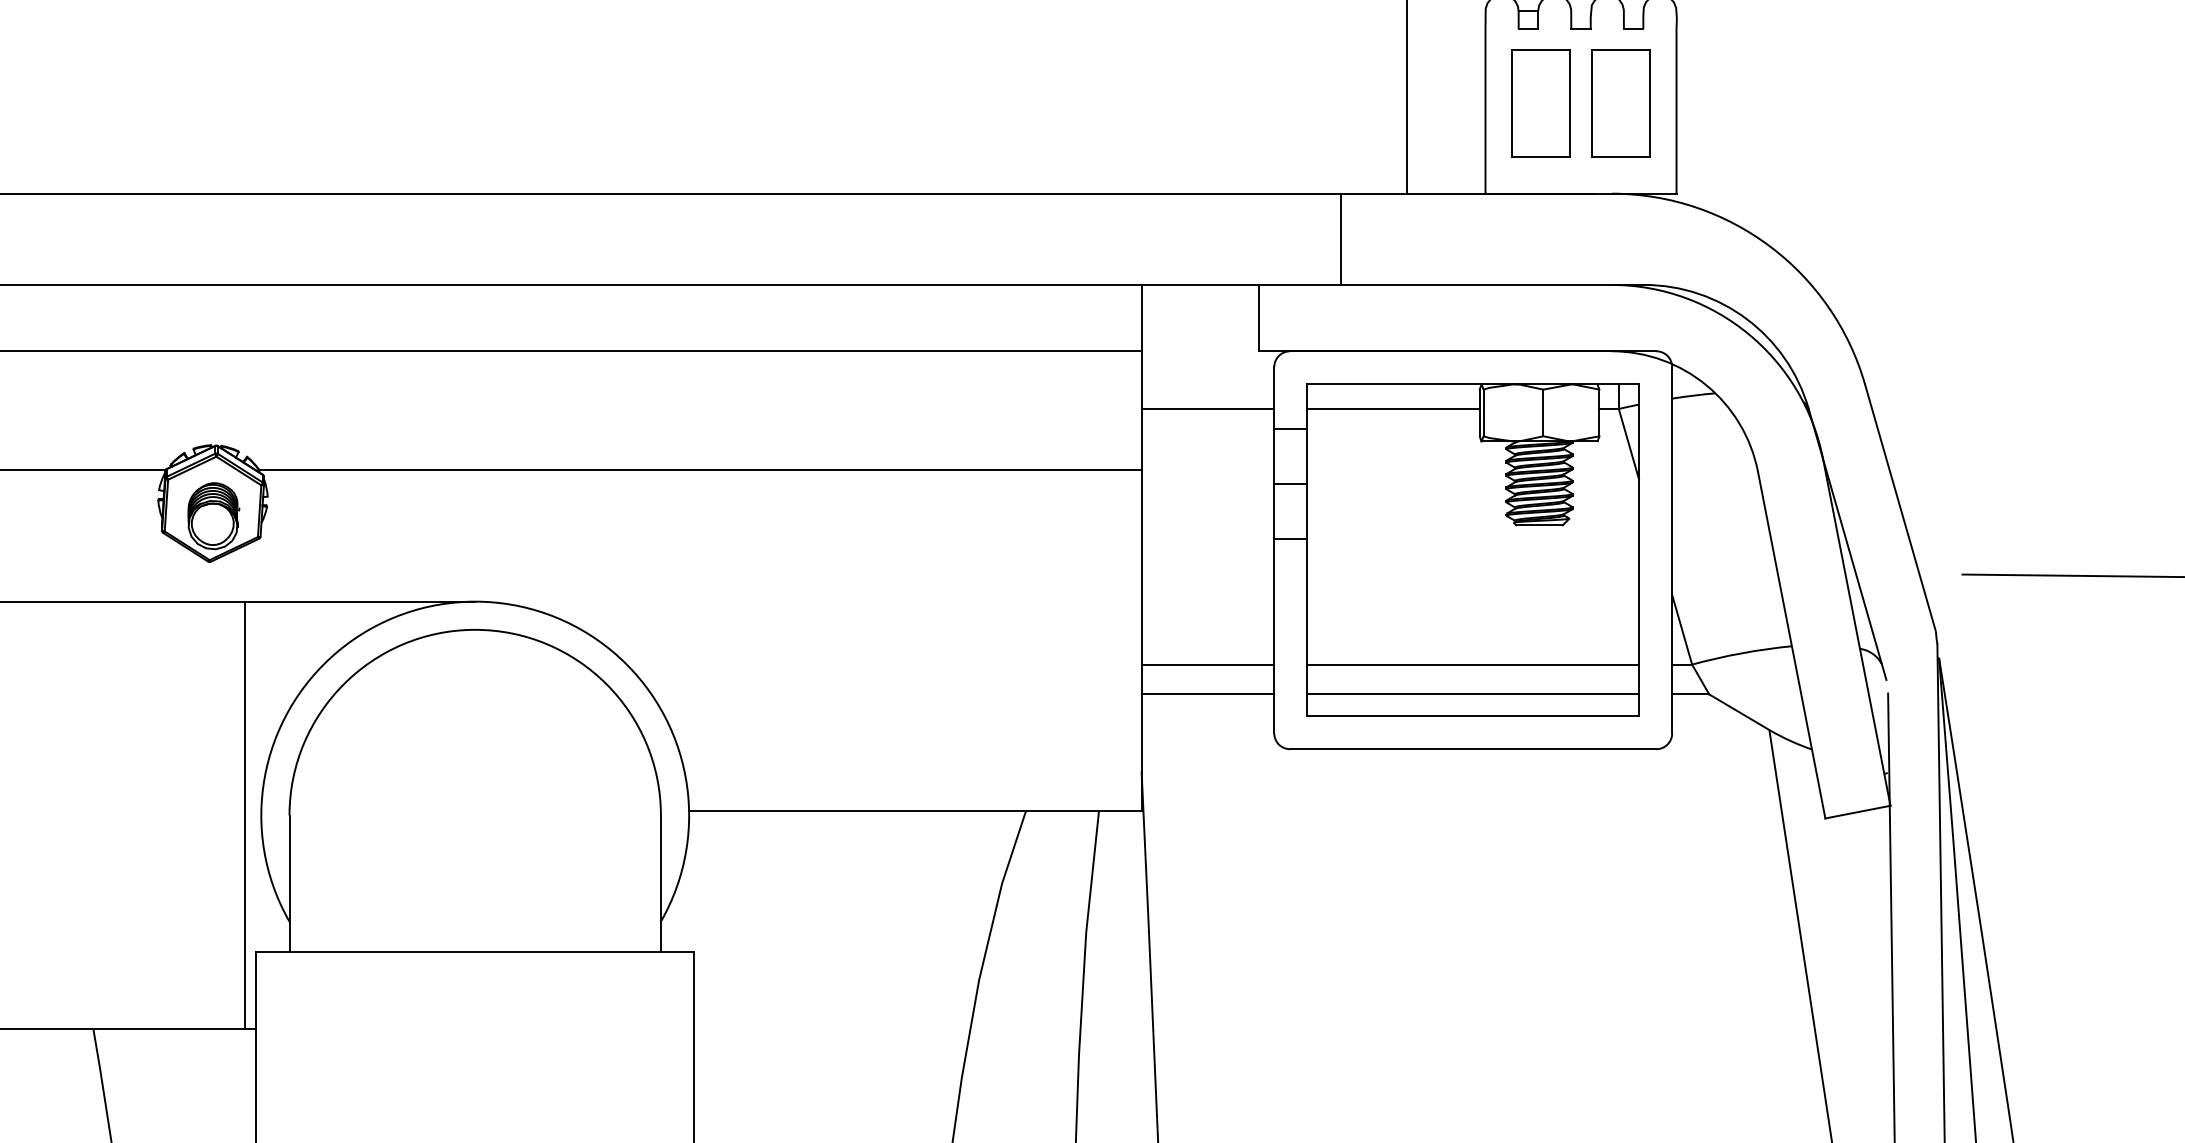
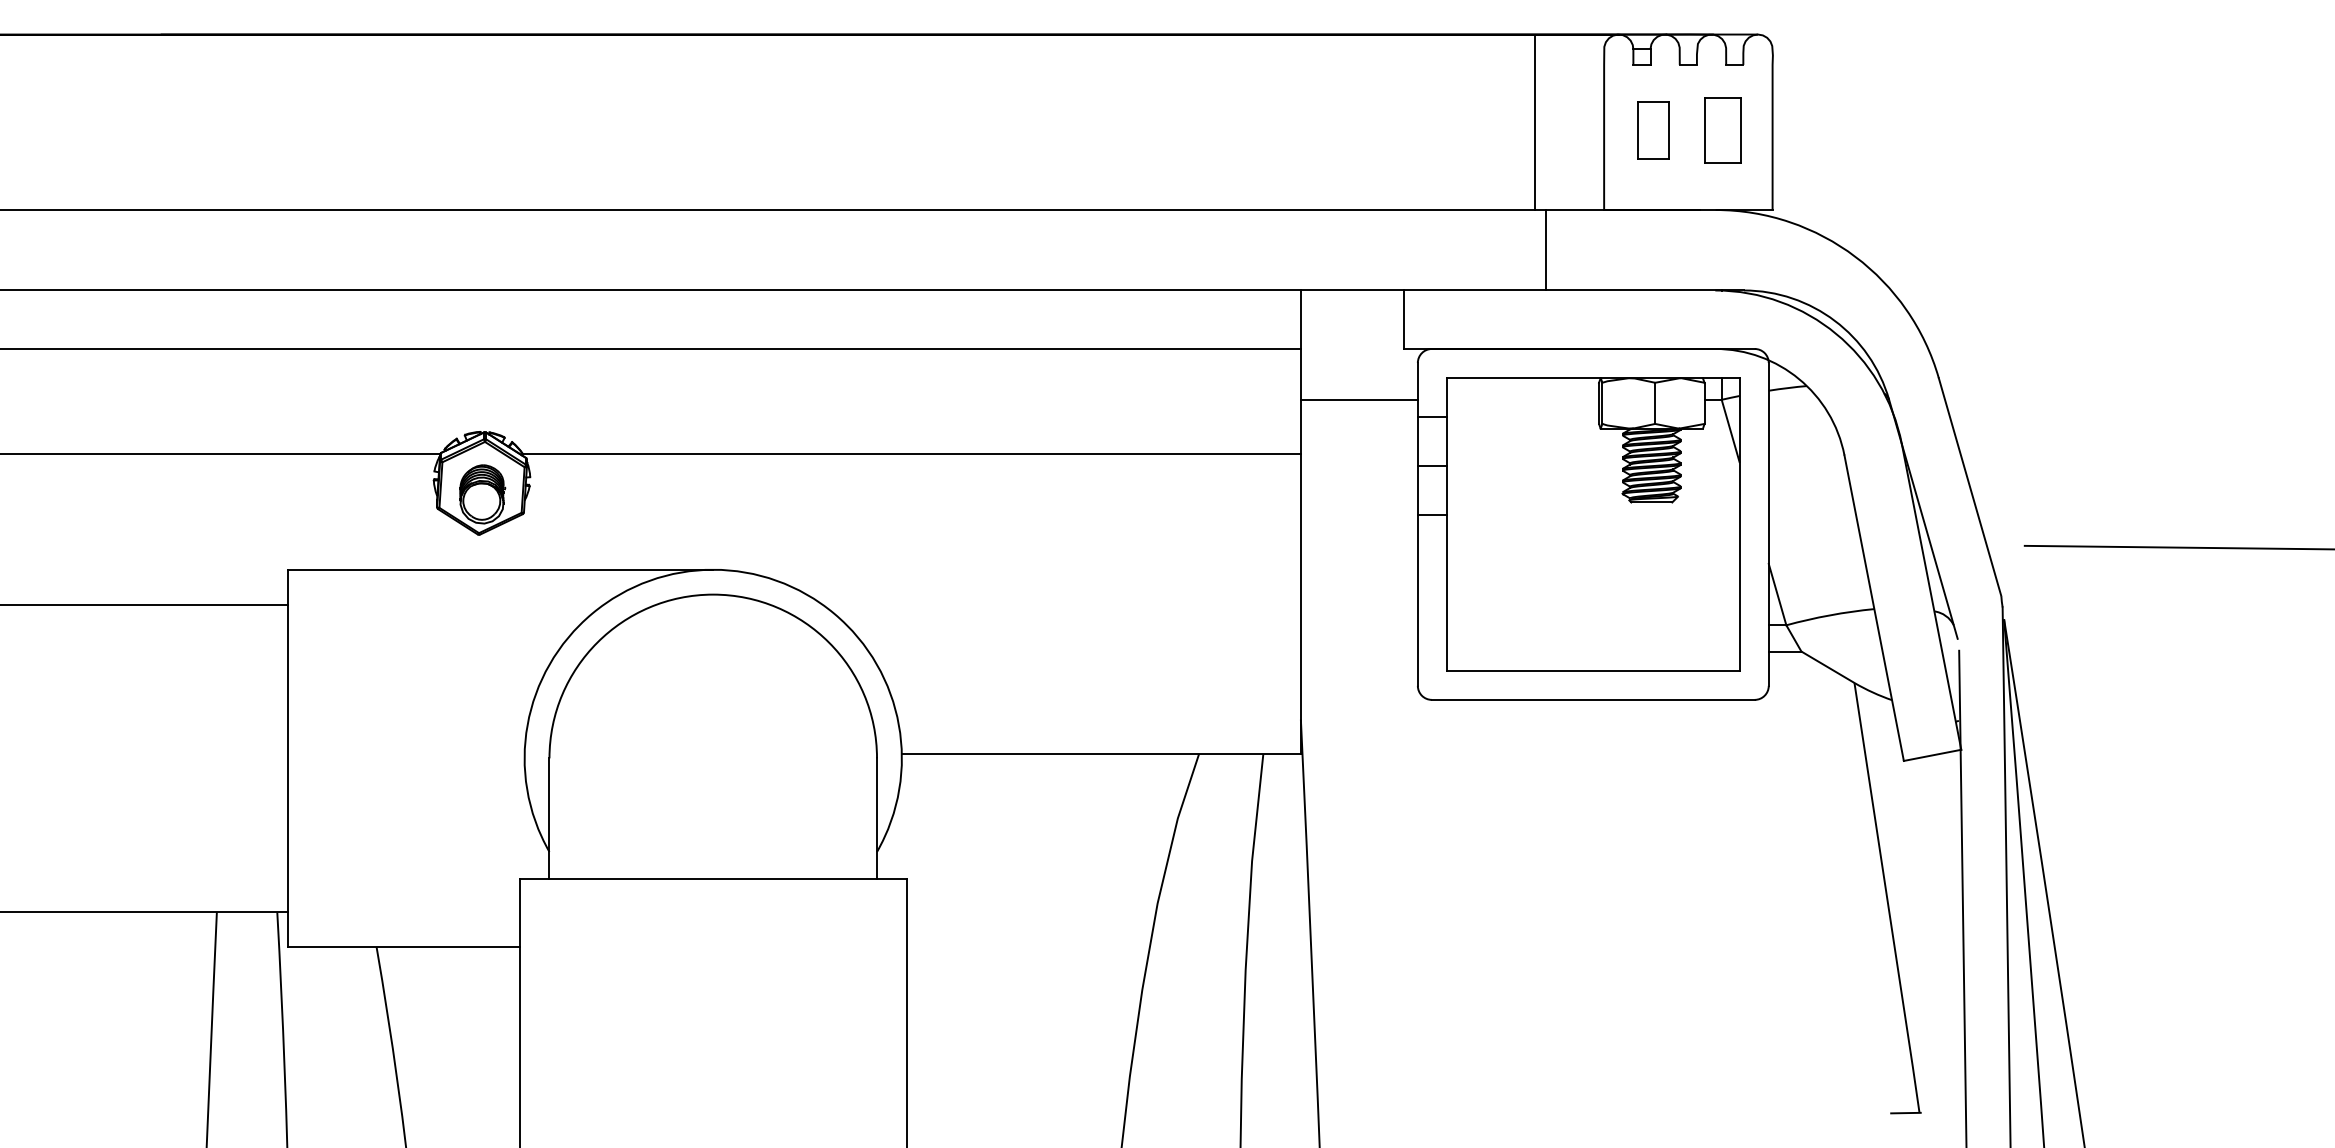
part: (1541, 103) -> (1653, 130), size x0.6
part: (1620, 103) -> (1723, 130), size x0.7
line: (1340, 239) -> (1546, 250), moved
line: (1394, 408) -> (1523, 399), removed
line: (1206, 664) -> (1358, 625), removed
line: (1473, 664) -> (1593, 625), removed
line: (1206, 694) -> (1358, 651), removed
line: (1473, 694) -> (1593, 651), removed
line: (245, 815) -> (510, 758), removed

